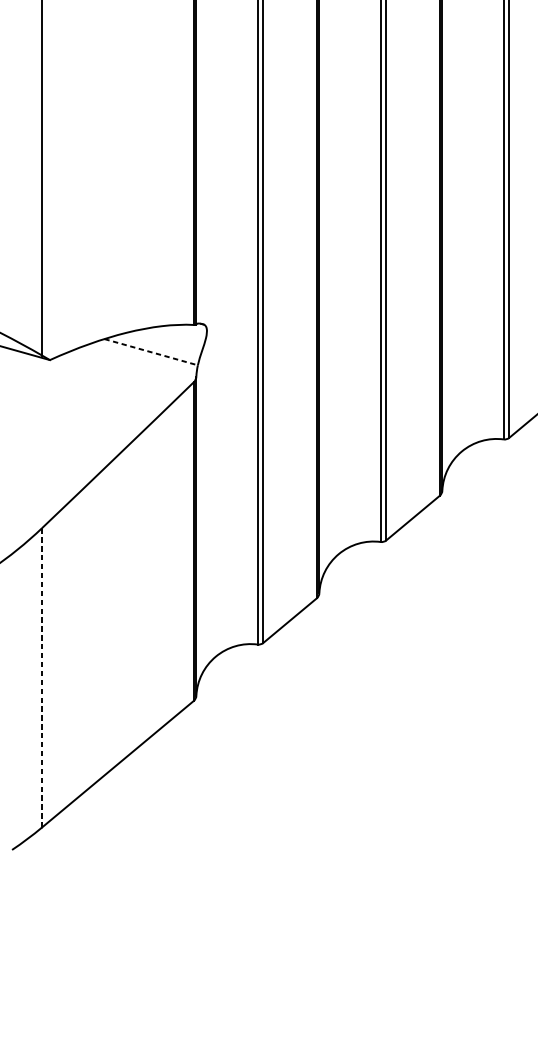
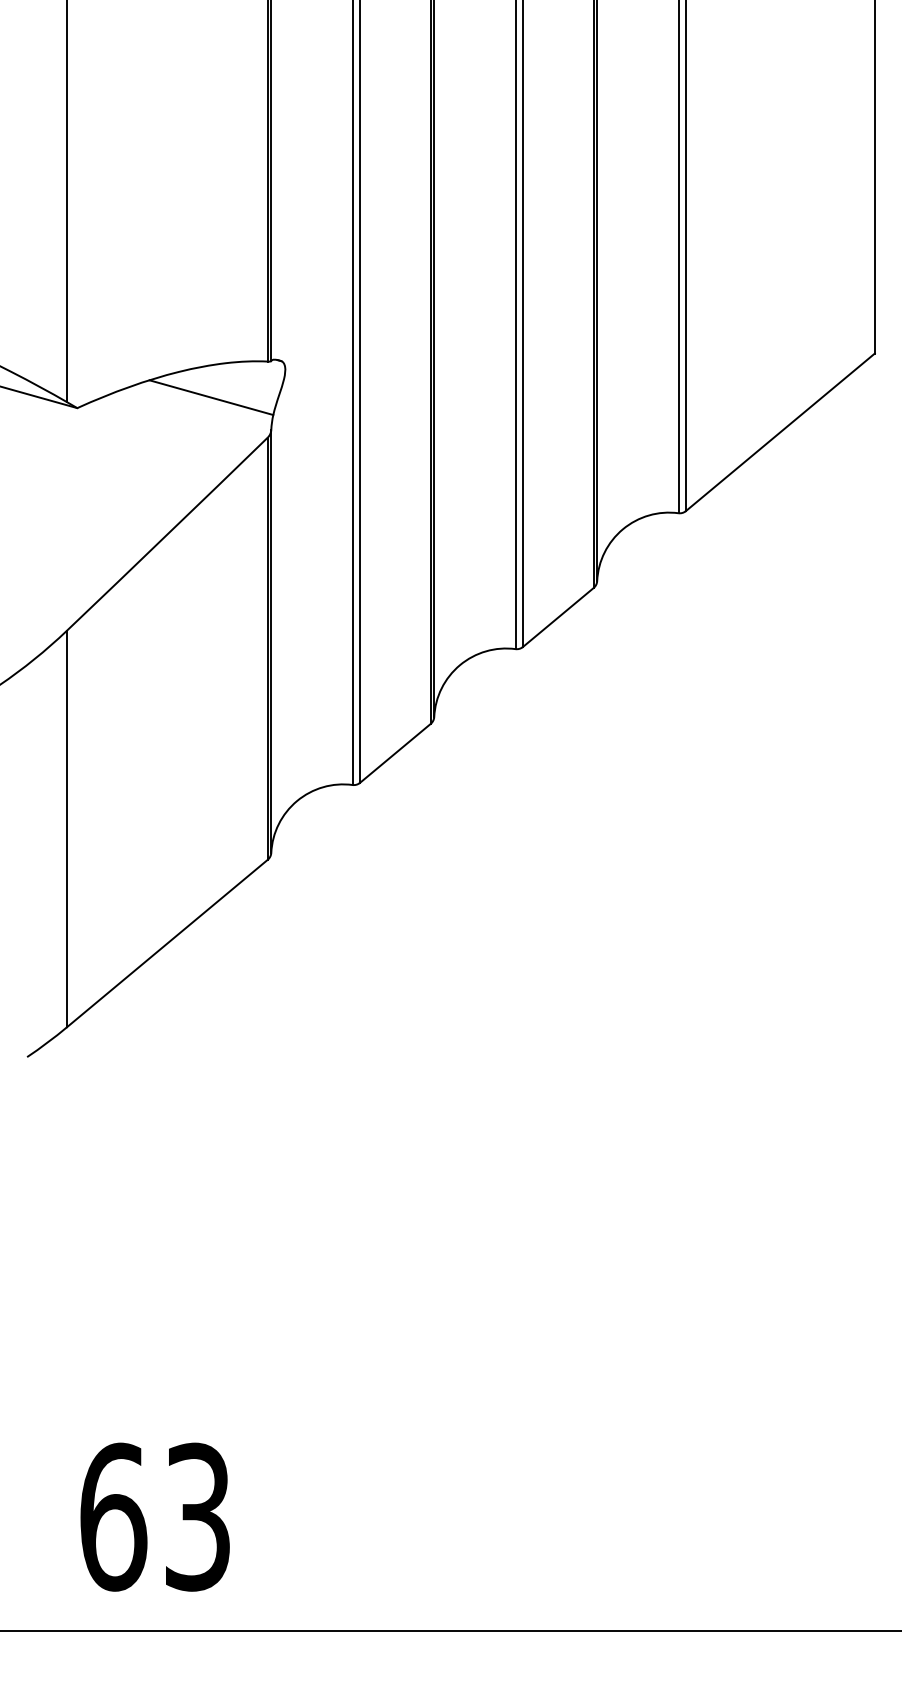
line: (151, 352) -> (211, 397), dashed -> solid
line: (41, 677) -> (66, 828), dashed -> solid

